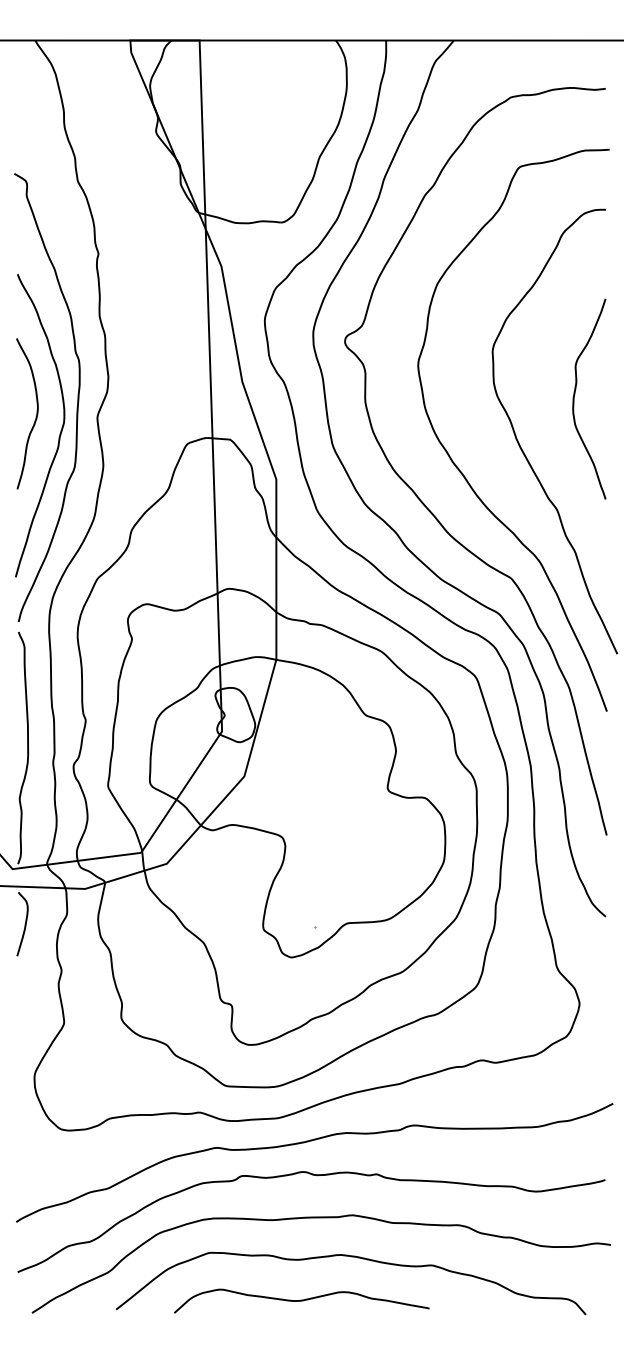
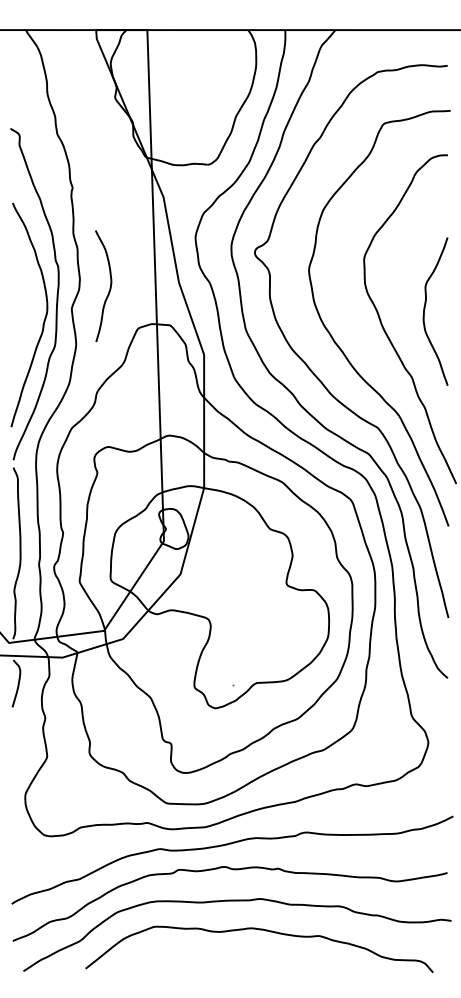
curve: (575, 394) -> (425, 308), moved
curve: (35, 417) -> (109, 288), moved
curve: (301, 1300) -> (222, 961), removed

